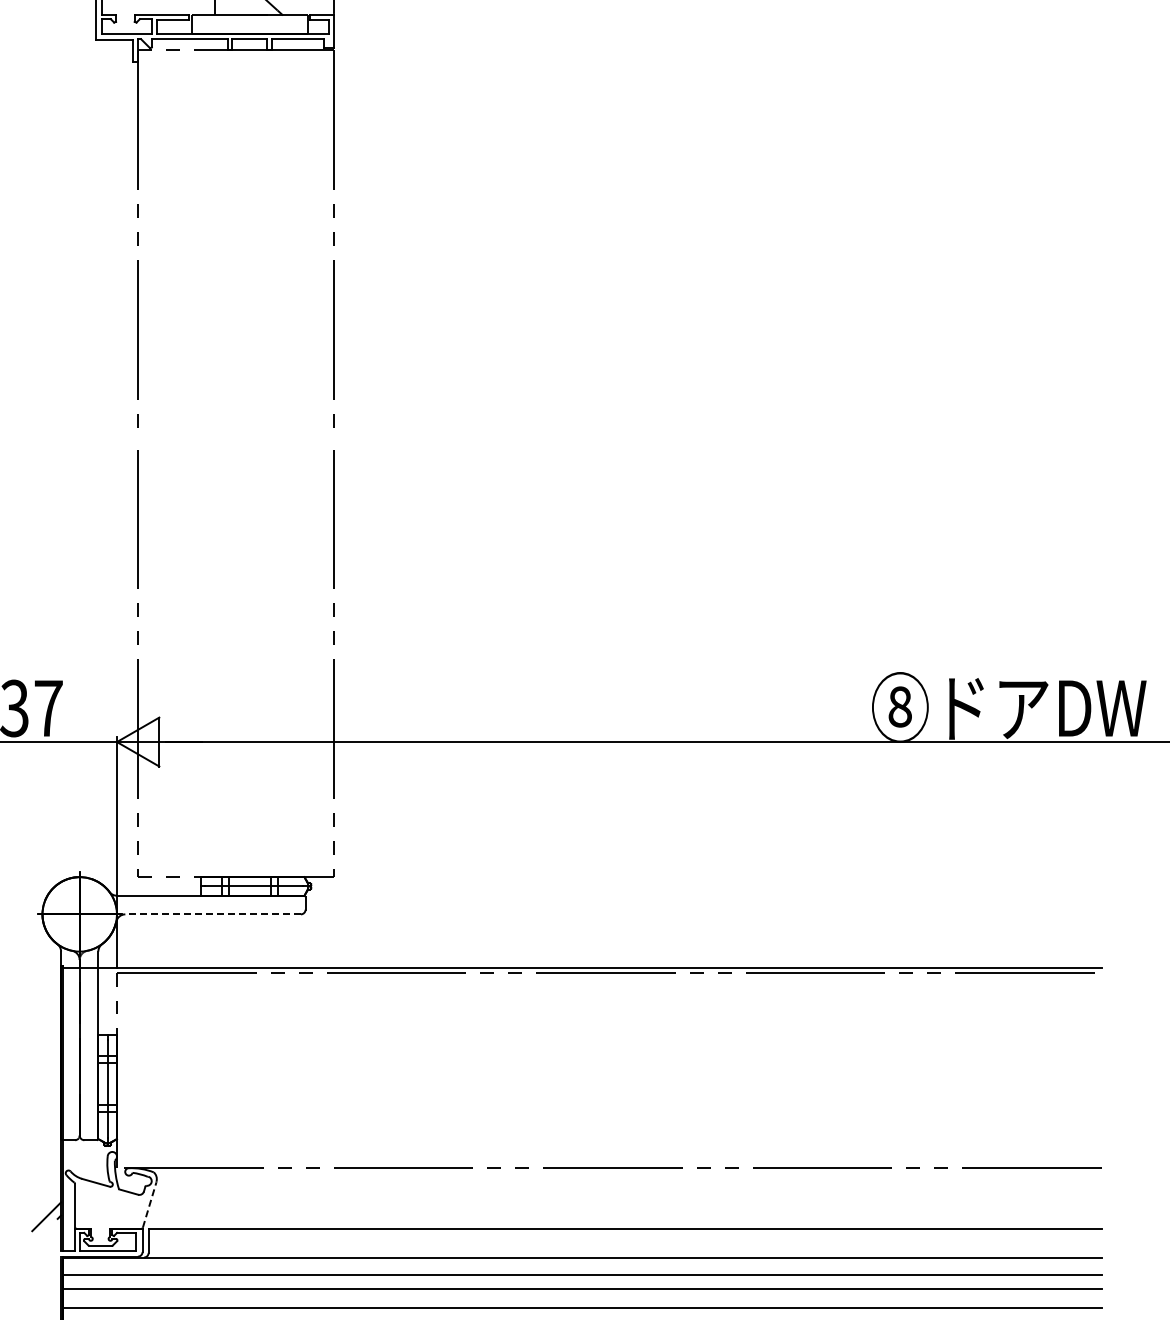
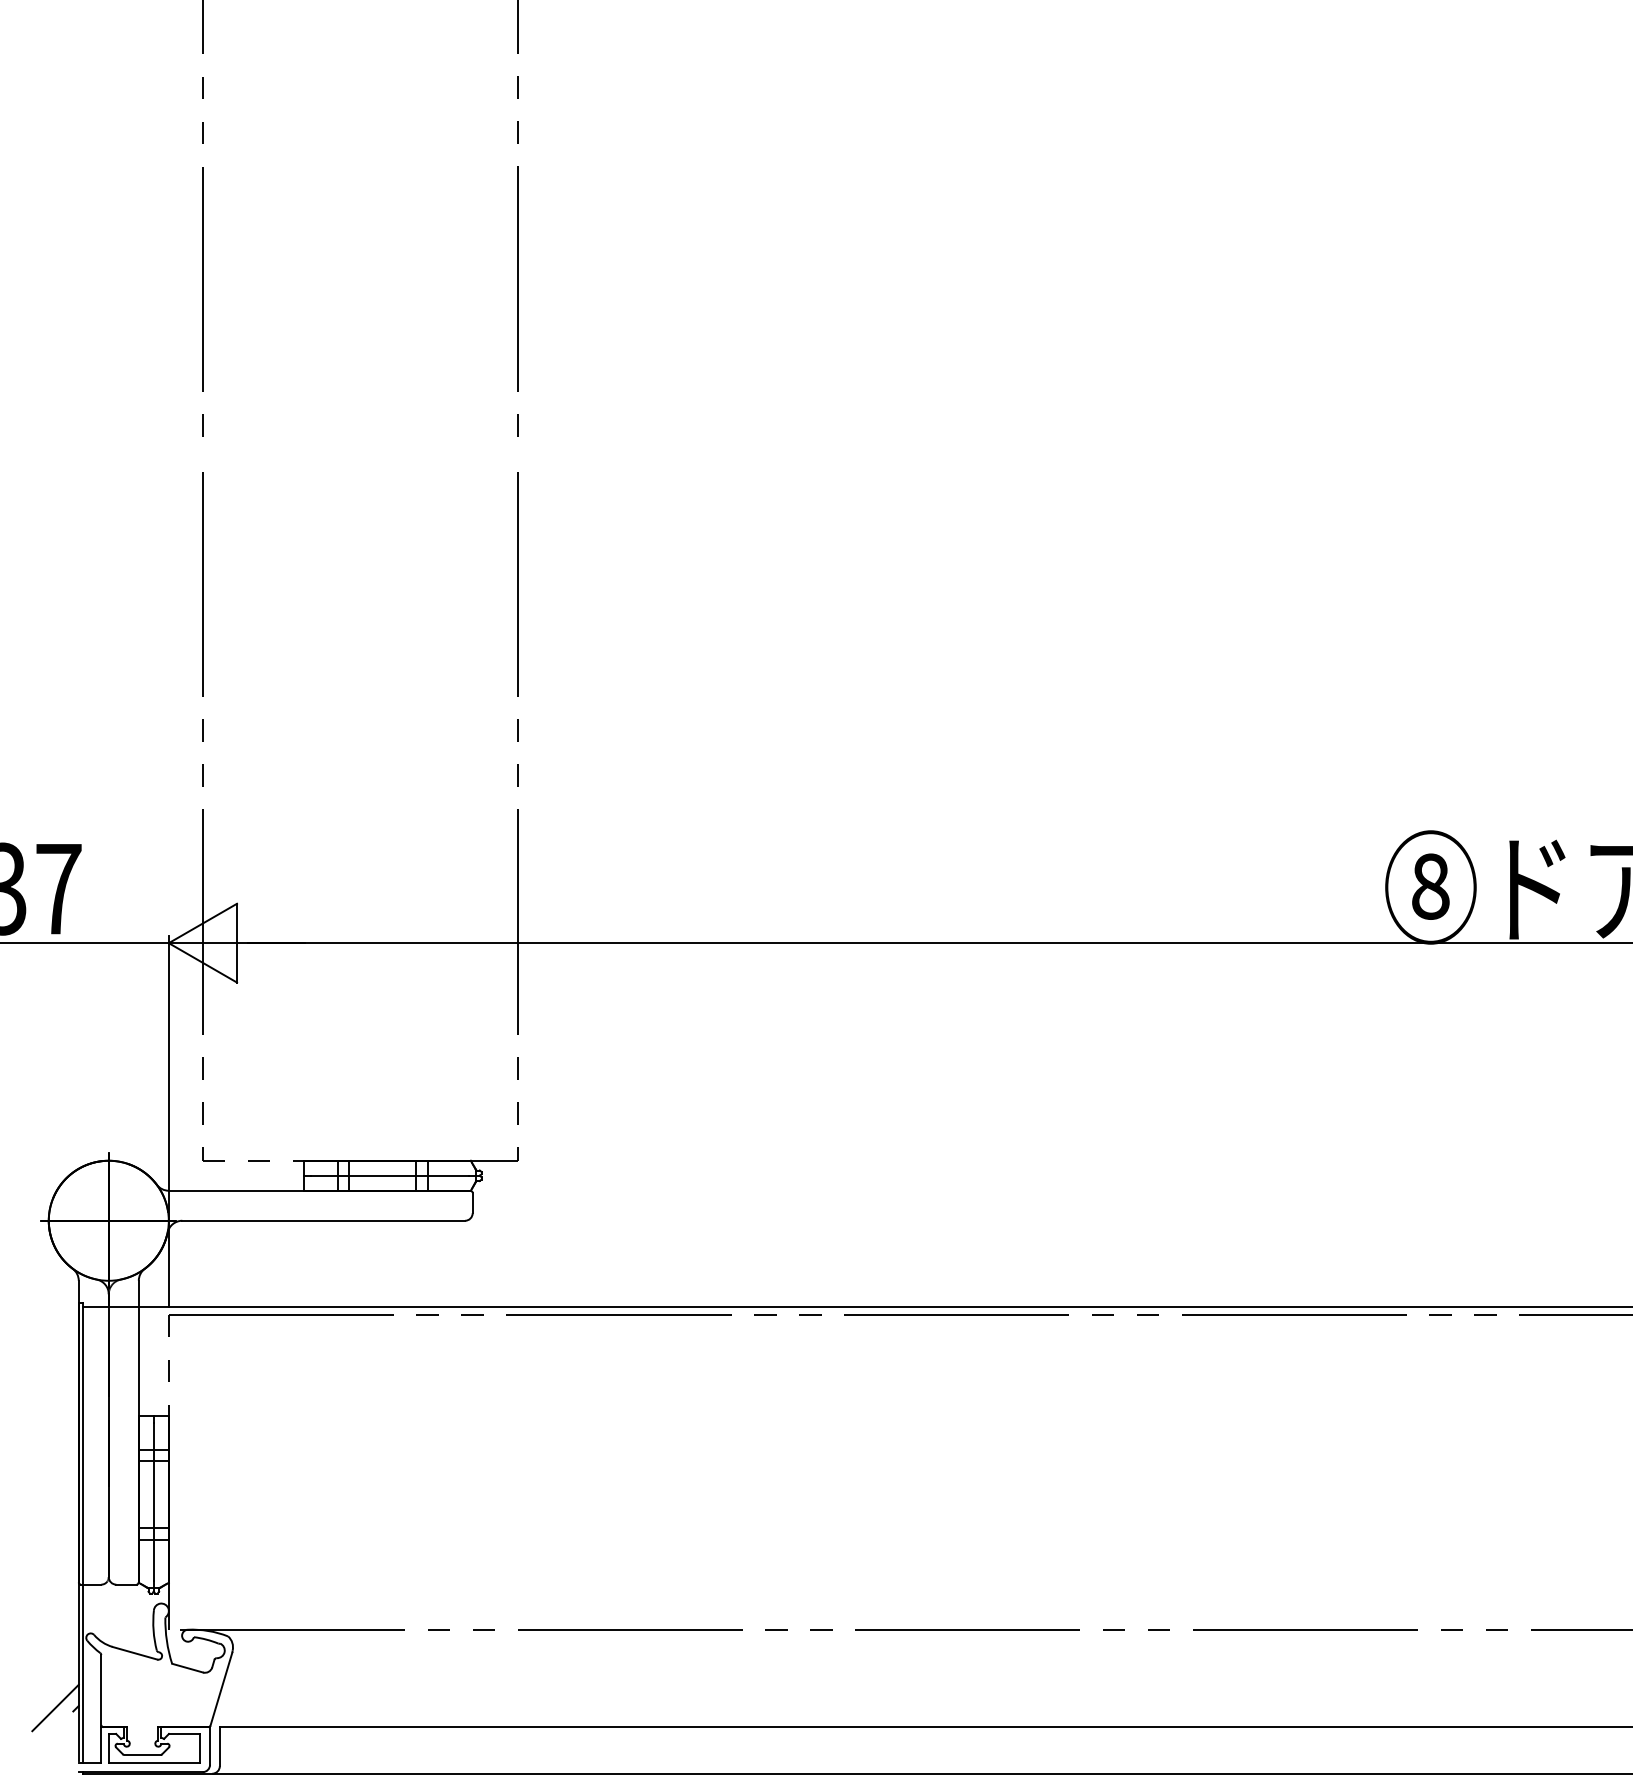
line: (213, 914) -> (324, 1220), dashed -> solid
line: (149, 1205) -> (221, 1689), dashed -> solid

